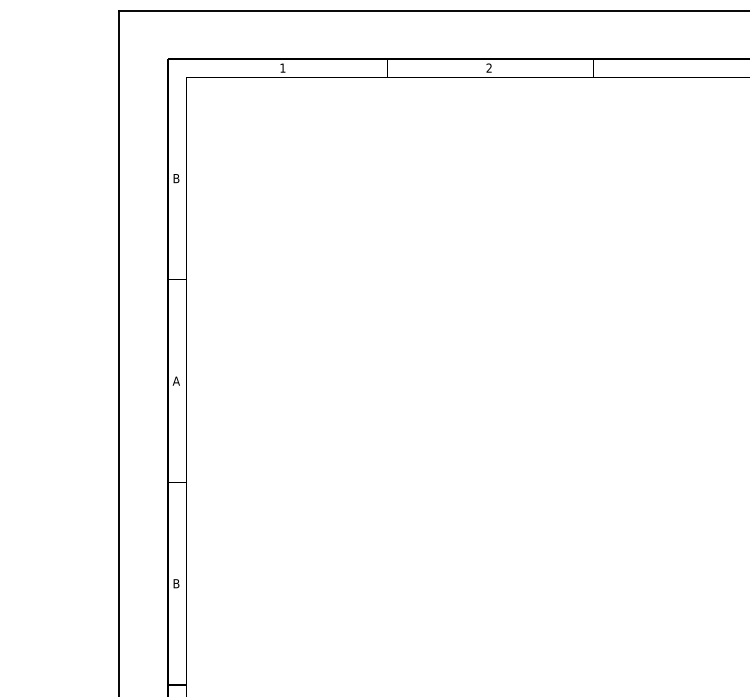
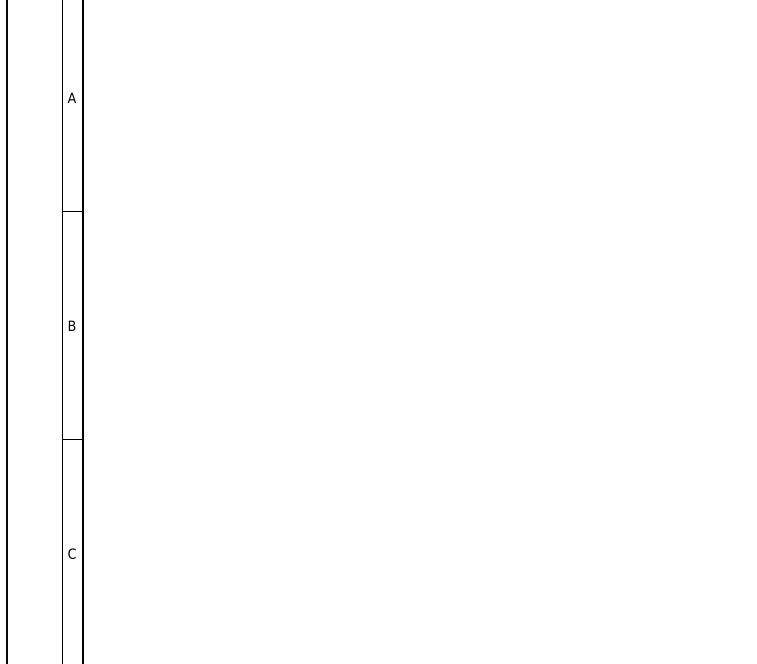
text: (175, 178) -> (70, 97), B -> A
text: (175, 380) -> (70, 325), A -> B
text: (176, 583) -> (72, 553), B -> C

